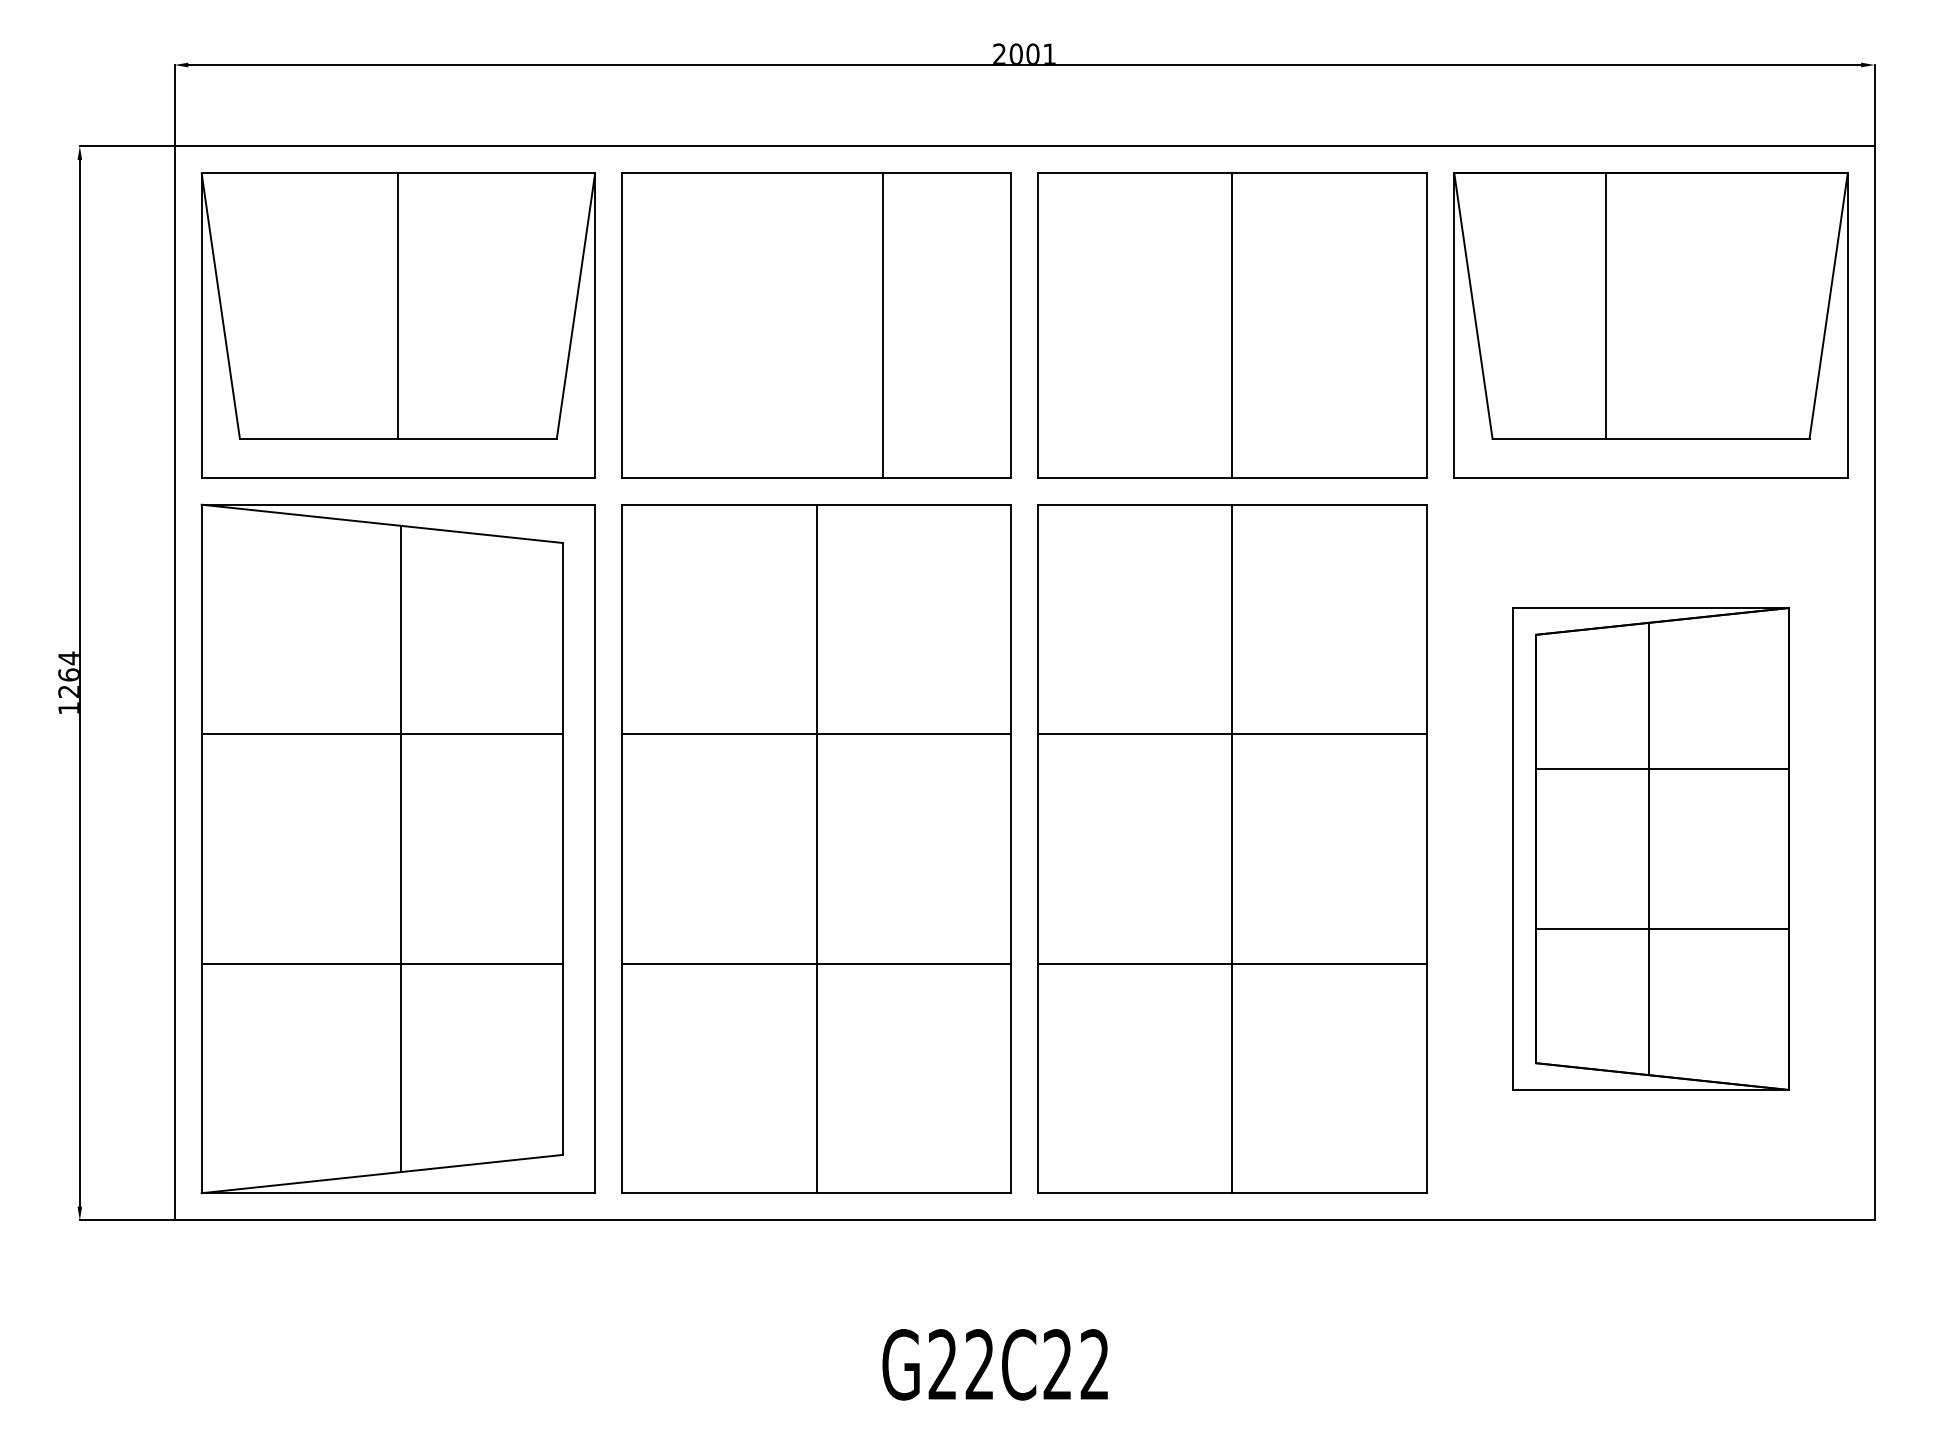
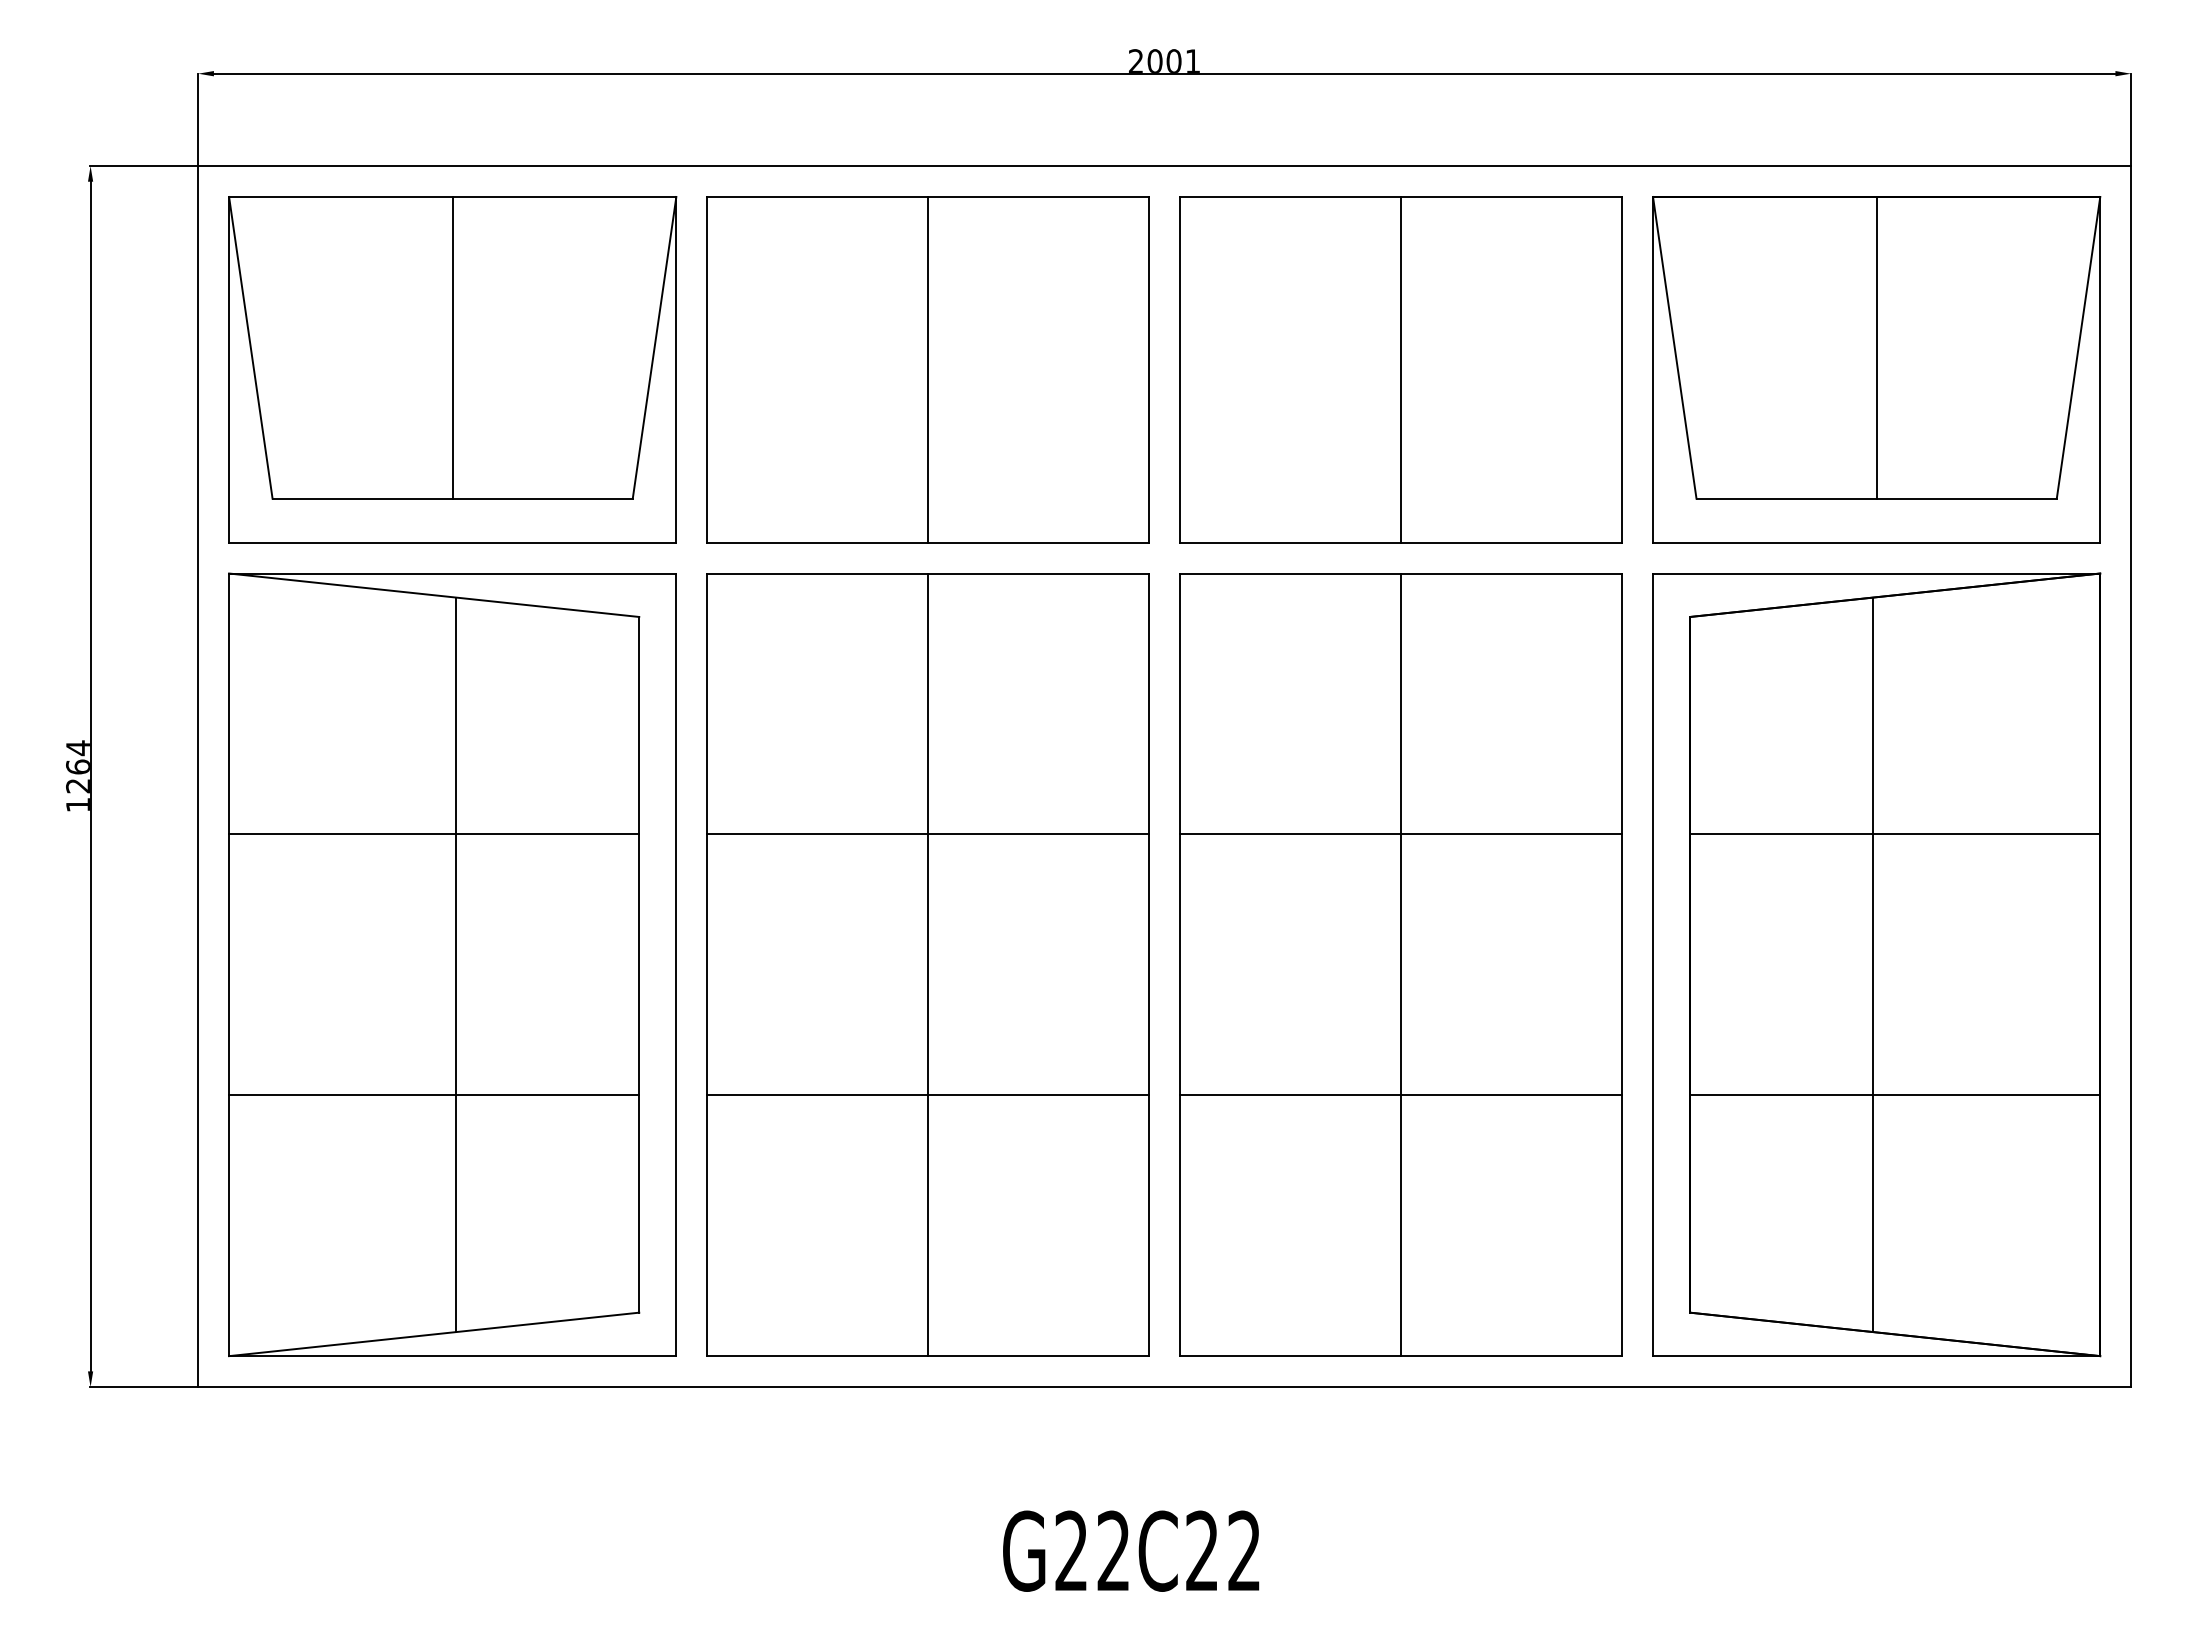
line: (1606, 305) -> (1876, 347), moved
line: (882, 325) -> (927, 369), moved
part: (1650, 848) -> (1876, 964), size x1.43

